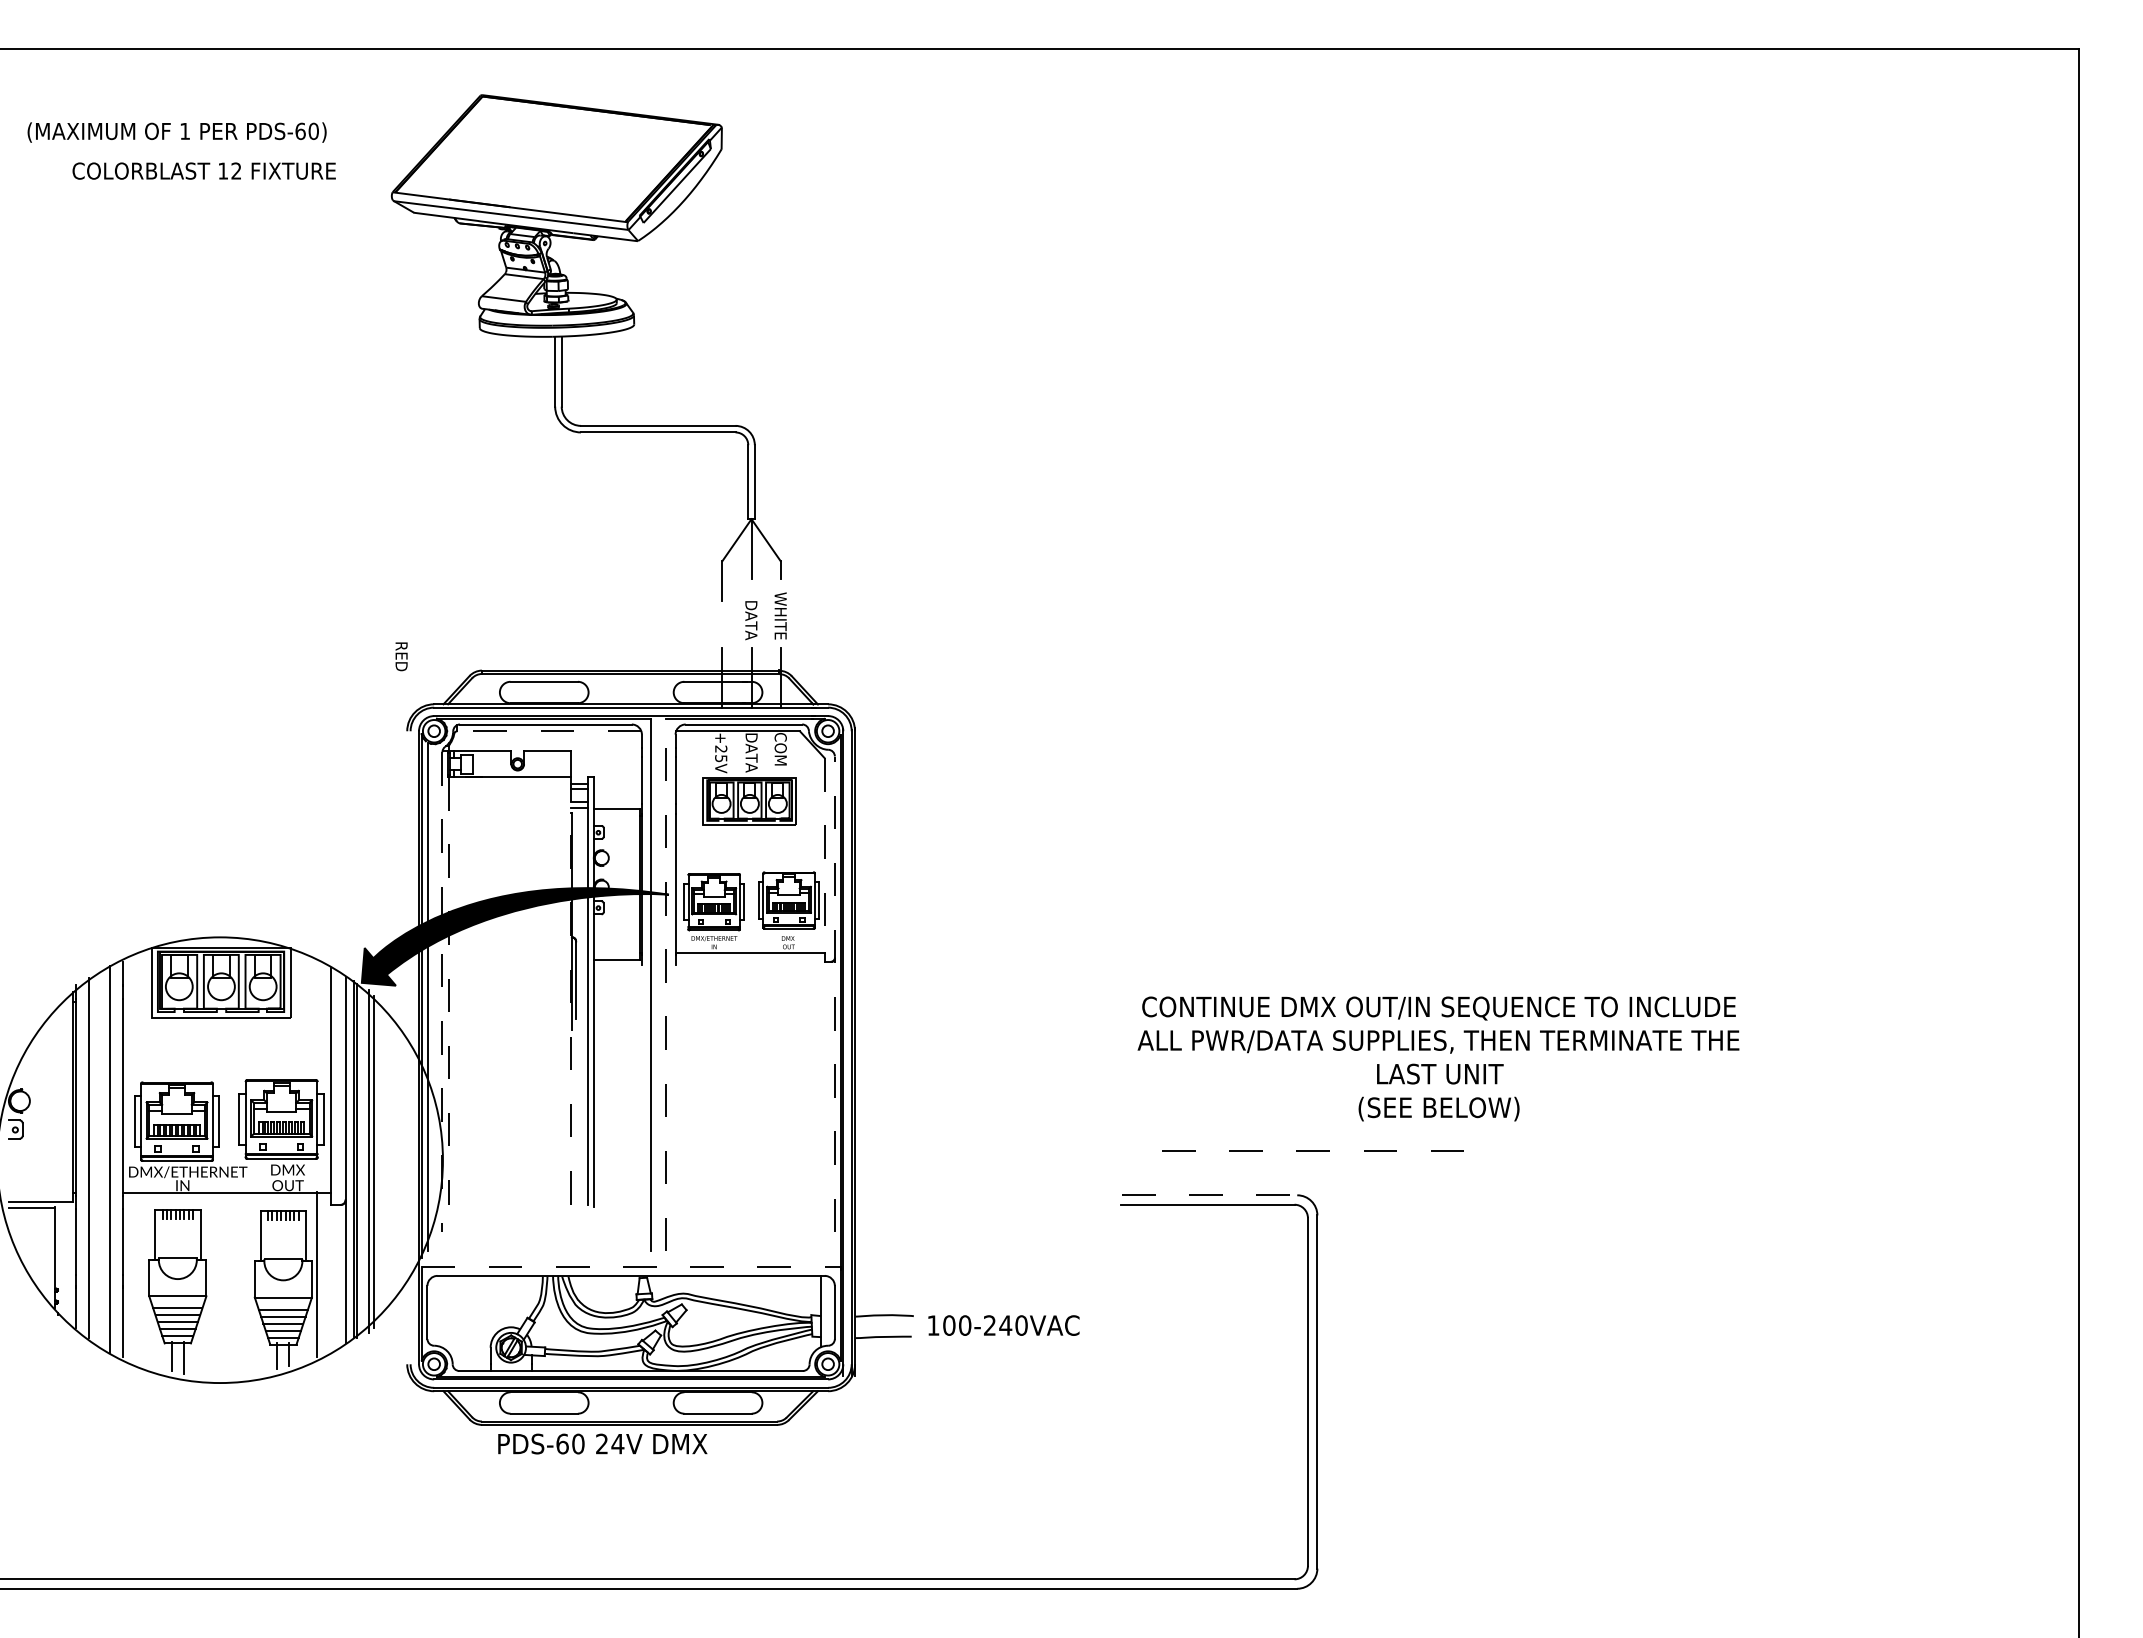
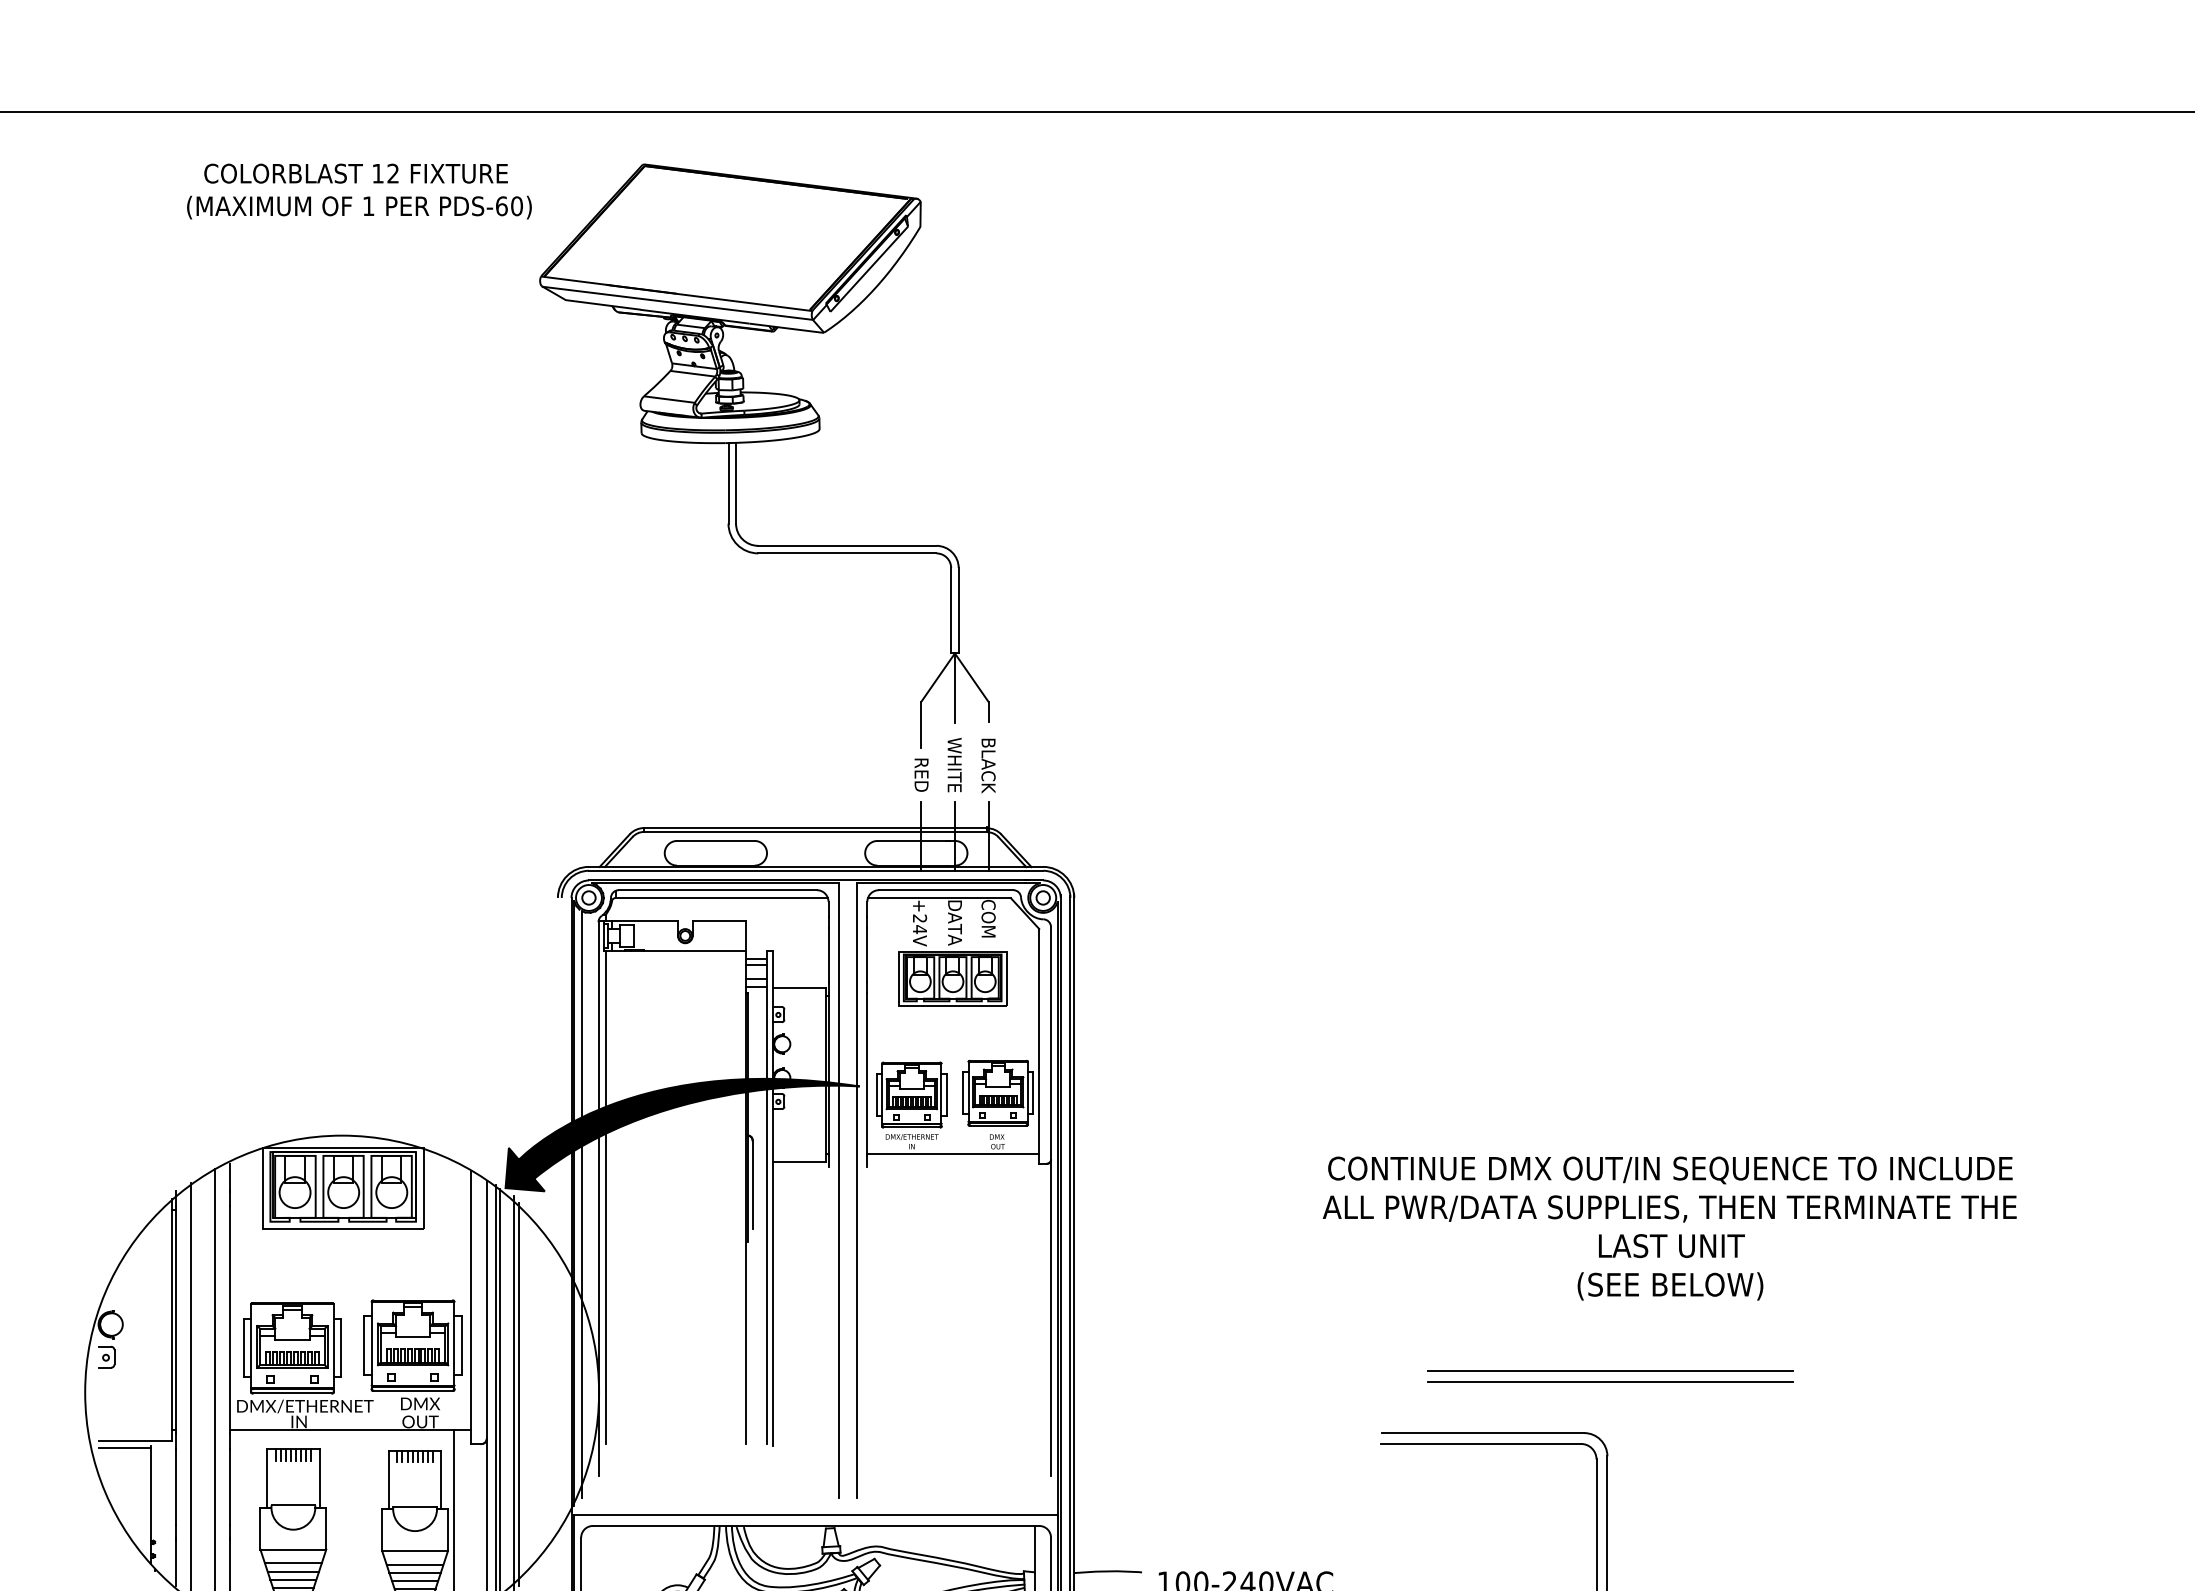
text: (176, 132) -> (358, 207), moved
text: (203, 170) -> (355, 172), moved
text: (751, 616) -> (954, 765), DATA -> WHITE
text: (780, 616) -> (988, 765), WHITE -> BLACK
text: (401, 656) -> (921, 774), moved
line: (549, 731) -> (721, 898), dashed -> solid
text: (721, 758) -> (920, 929), +25V -> +24V
line: (824, 856) -> (1039, 1042), dashed -> solid
line: (666, 984) -> (856, 1189), dashed -> solid
line: (449, 990) -> (606, 1196), dashed -> solid
line: (570, 990) -> (746, 1196), dashed -> solid
line: (442, 992) -> (598, 1199), dashed -> solid
line: (834, 994) -> (1050, 1201), dashed -> solid
text: (1438, 1058) -> (1669, 1228), moved
line: (1320, 1141) -> (1610, 1371), added
line: (1320, 1150) -> (1610, 1381), dashed -> solid
line: (1209, 1195) -> (1482, 1433), dashed -> solid
line: (631, 1266) -> (816, 1515), dashed -> solid

